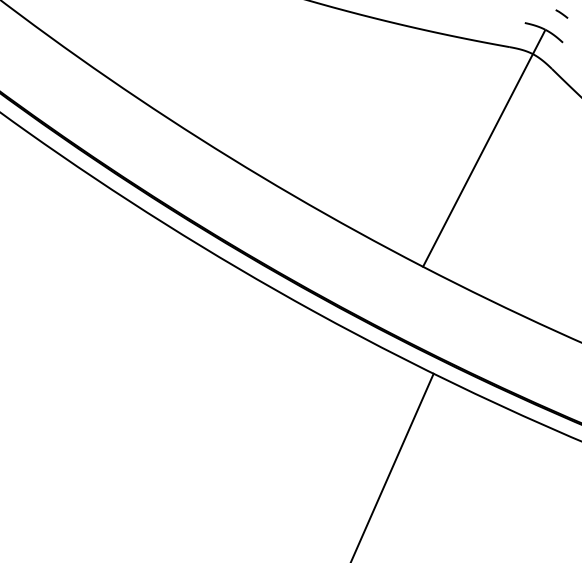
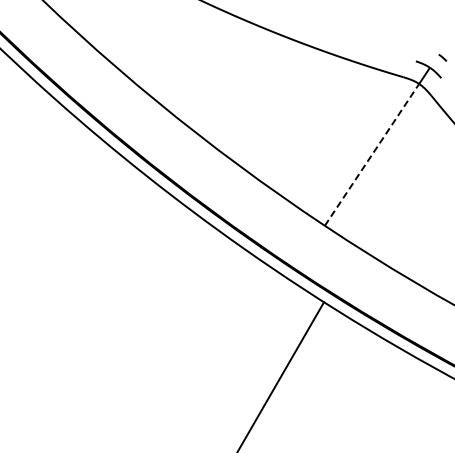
line: (478, 159) -> (372, 154), solid -> dashed

